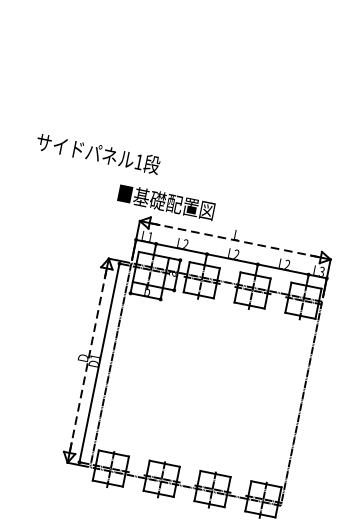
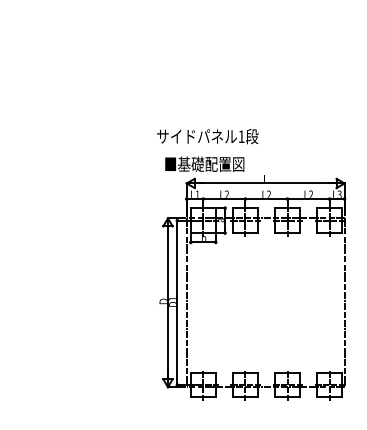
text: (97, 153) -> (207, 136), moved
line: (235, 240) -> (265, 183), dashed -> solid
line: (88, 360) -> (168, 302), dashed -> solid

